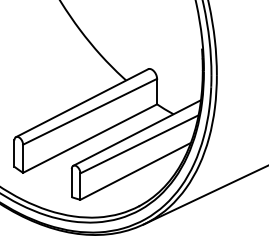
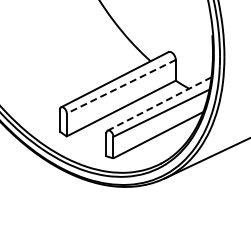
line: (90, 111) -> (121, 86), solid -> dashed
line: (137, 133) -> (159, 104), solid -> dashed

